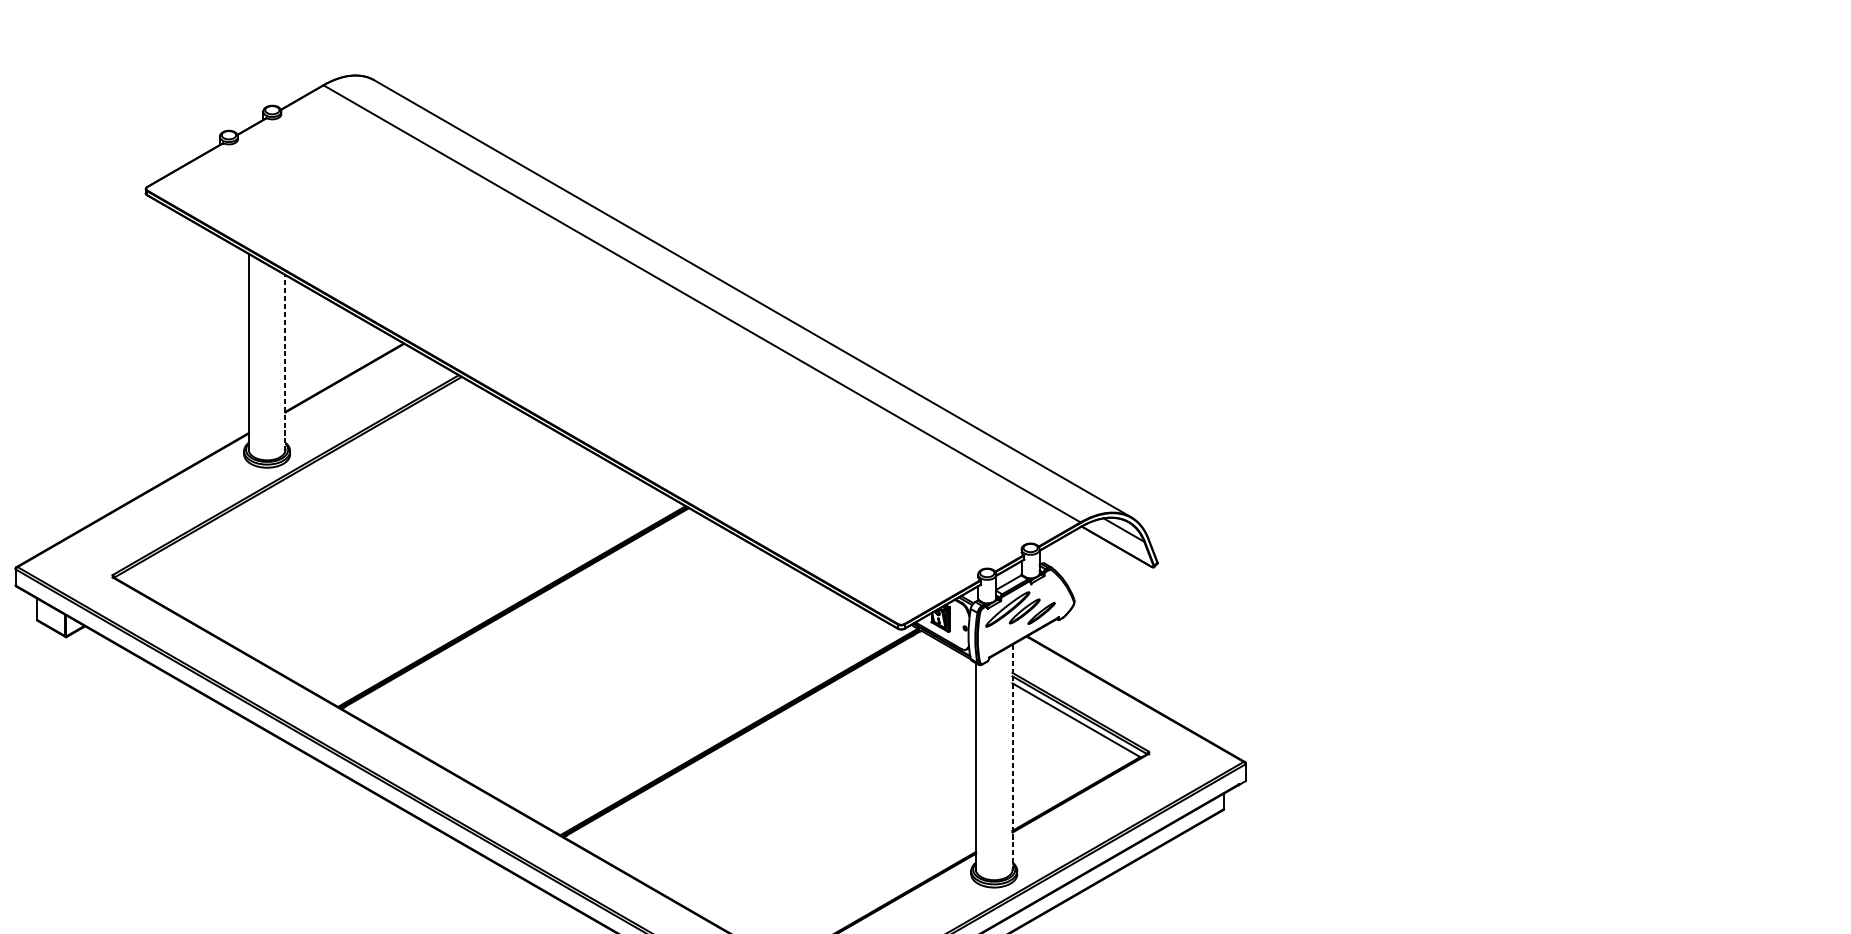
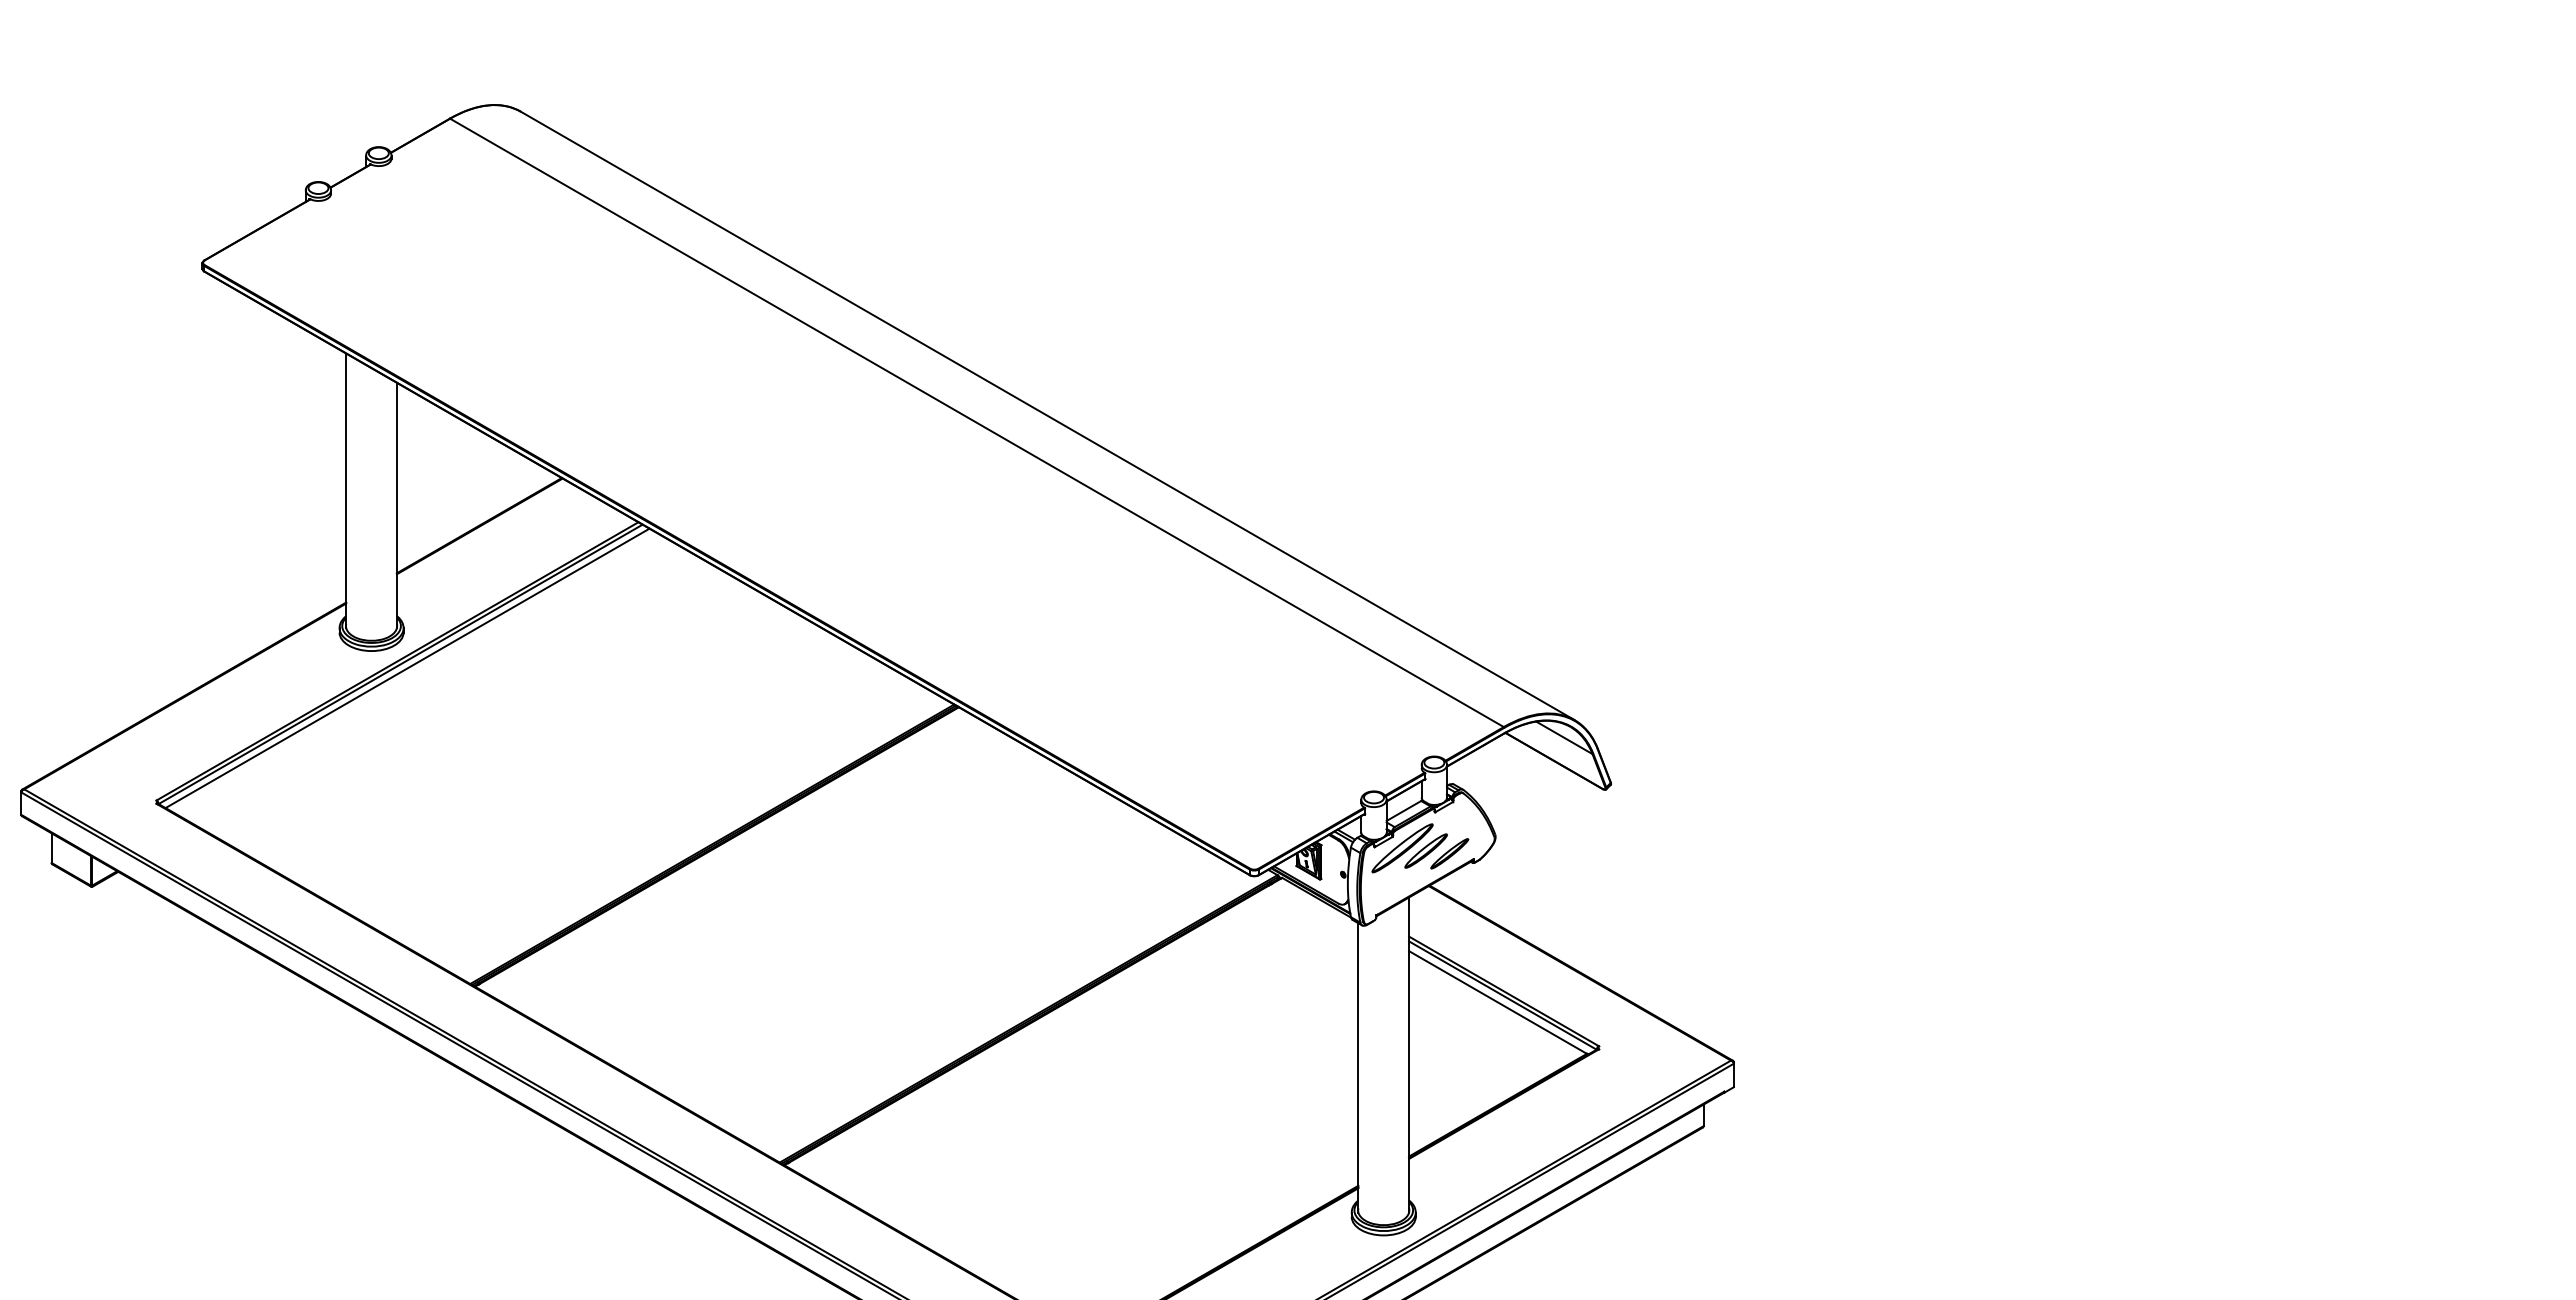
line: (285, 363) -> (396, 505), dashed -> solid
line: (292, 480) -> (407, 668), added
line: (1012, 757) -> (1409, 1054), dashed -> solid

